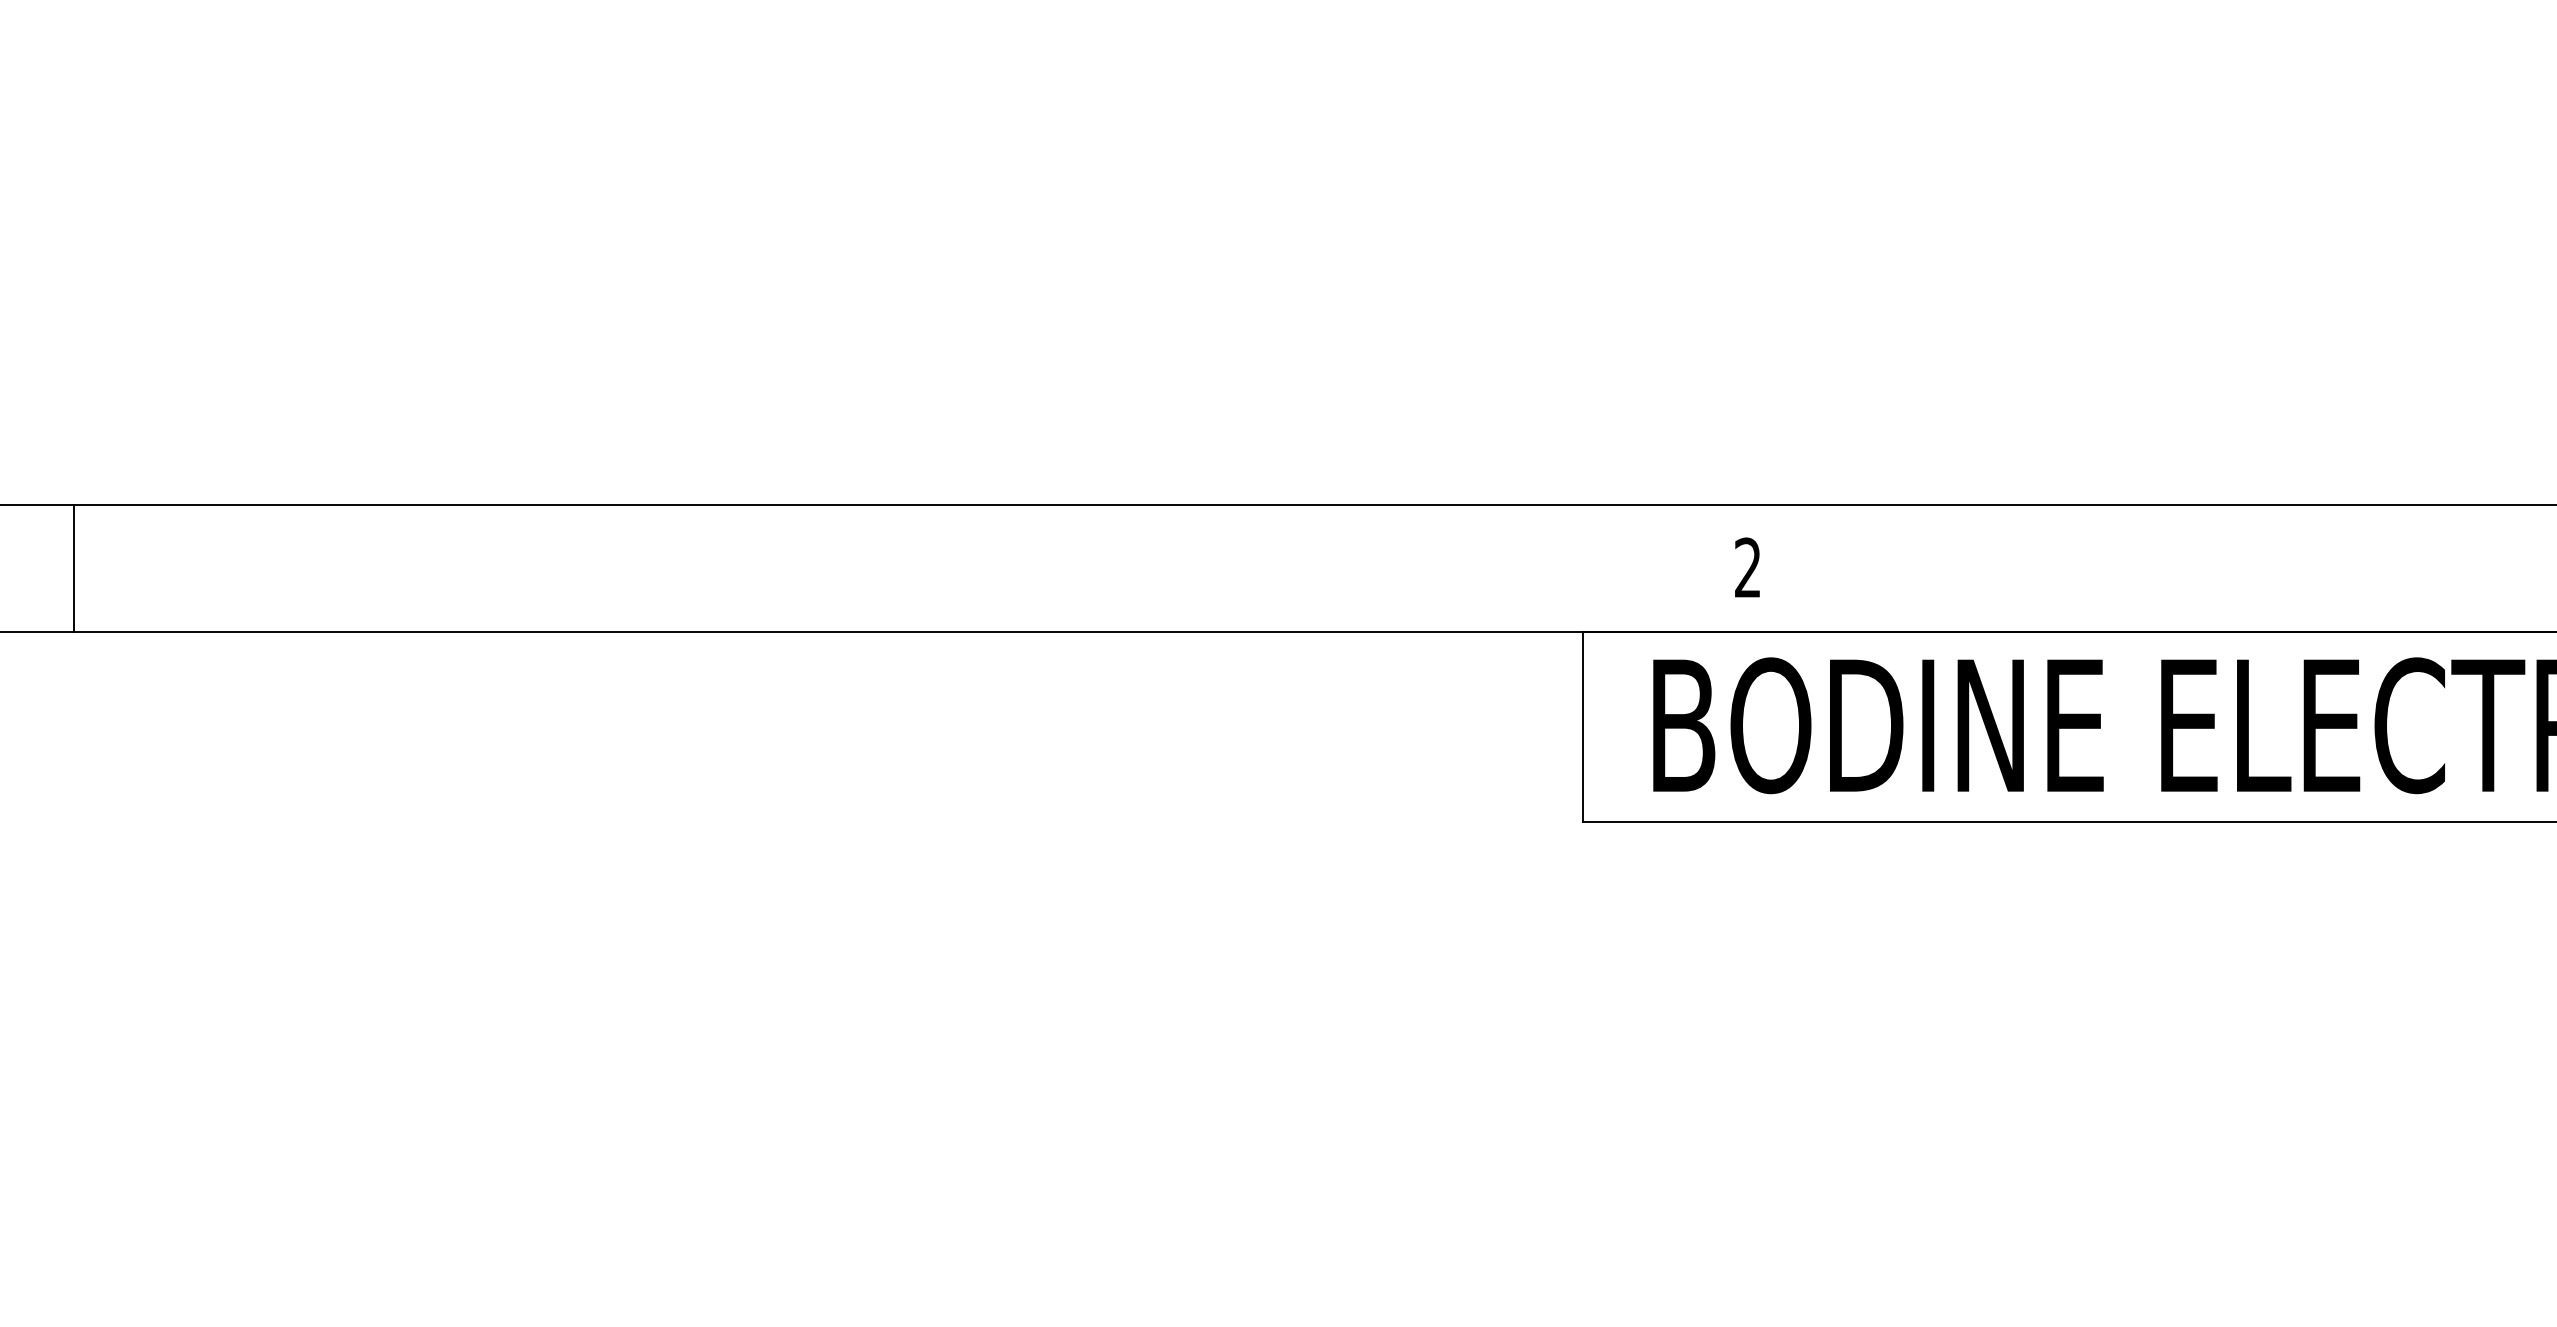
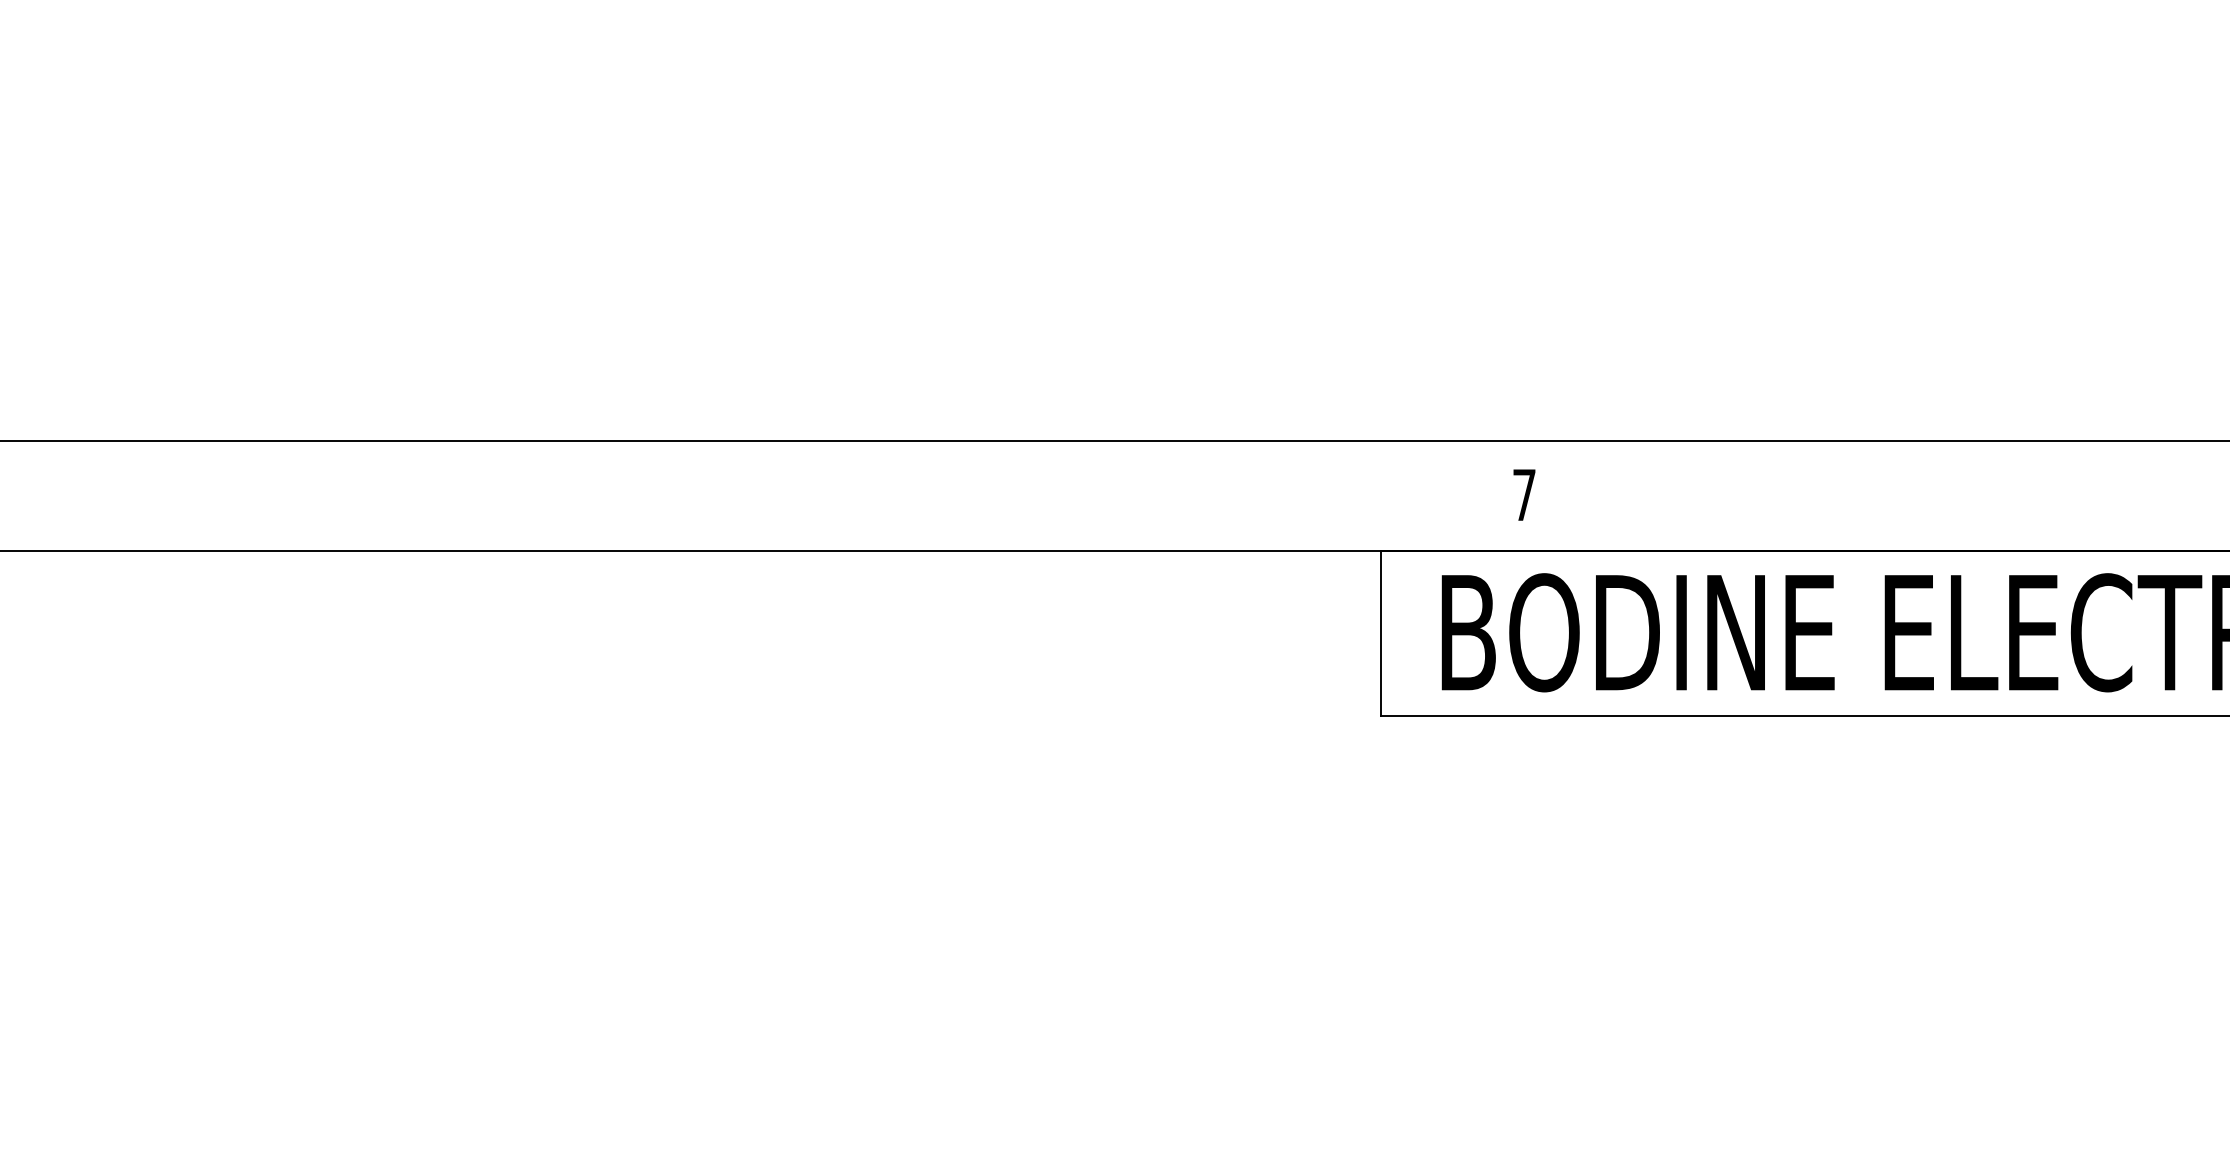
text: (1748, 567) -> (1524, 494), 2 -> 7
line: (73, 568) -> (64, 495), removed

